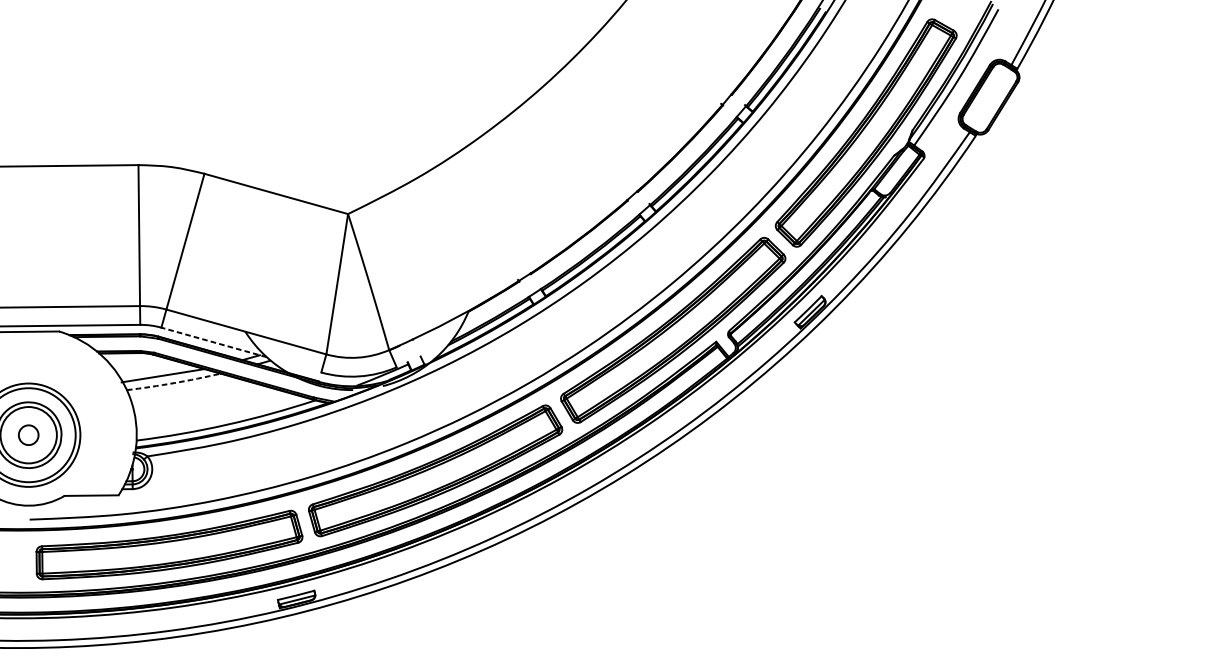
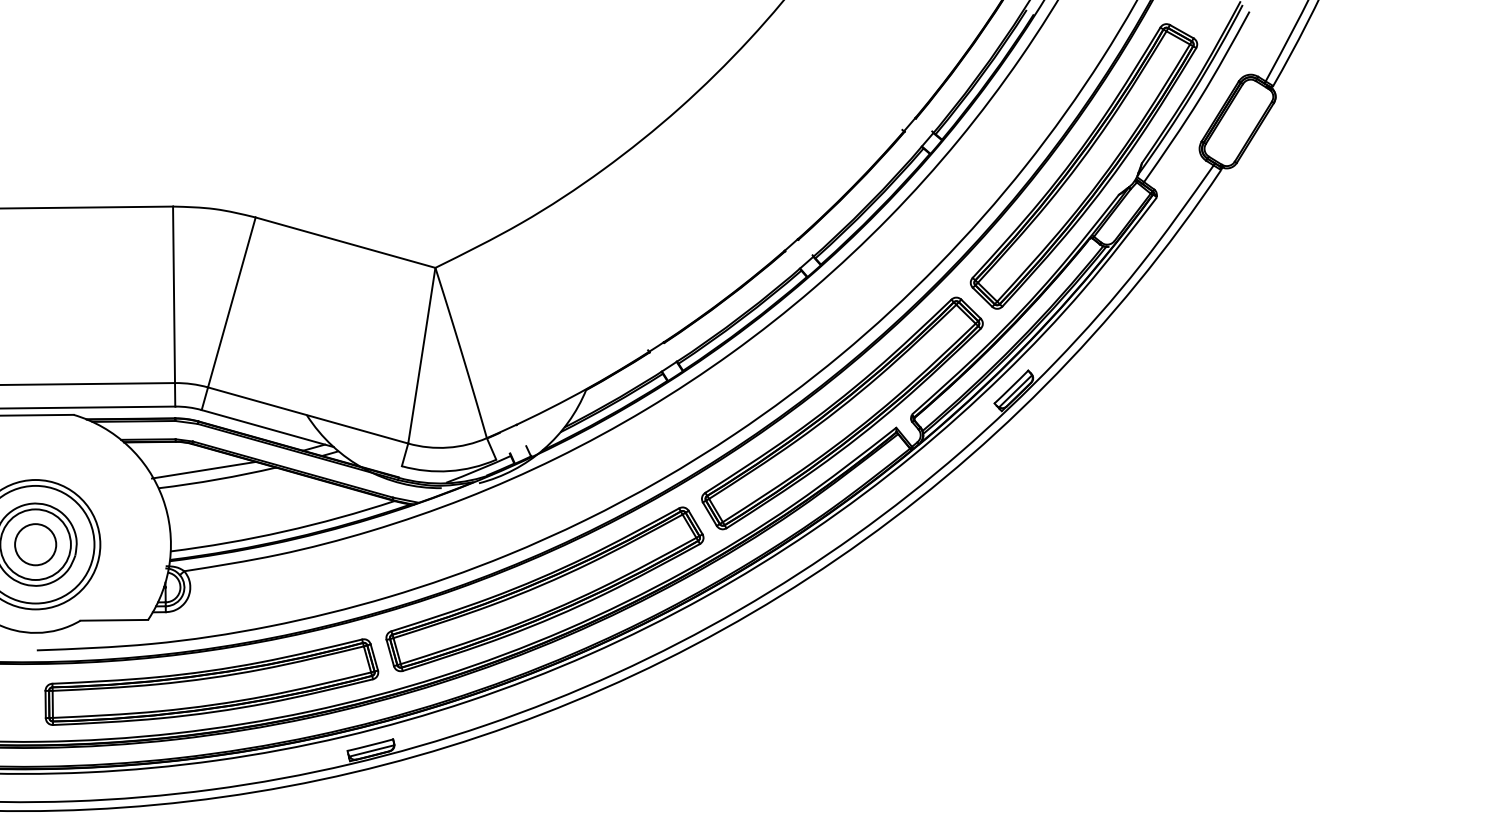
line: (213, 342) -> (267, 428), dashed -> solid
arc: (173, 383) -> (217, 479), dashed -> solid
circle: (28, 435) -> (35, 544), size x1.67

